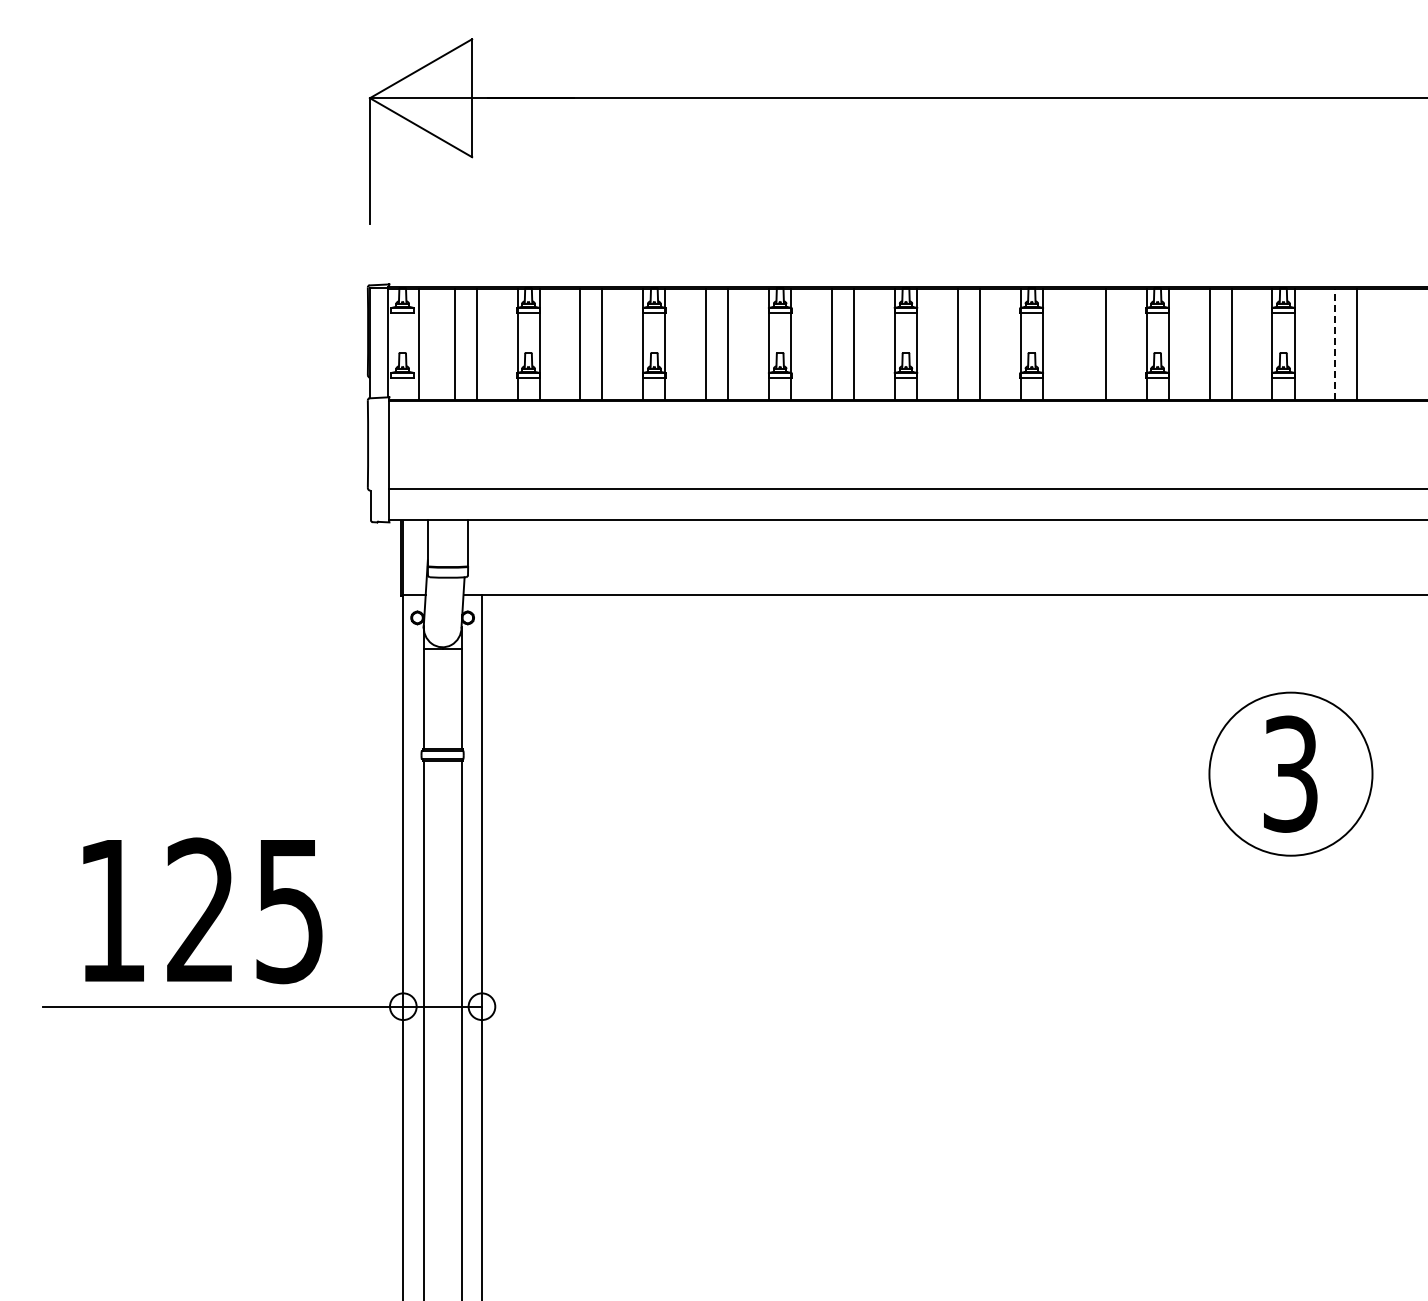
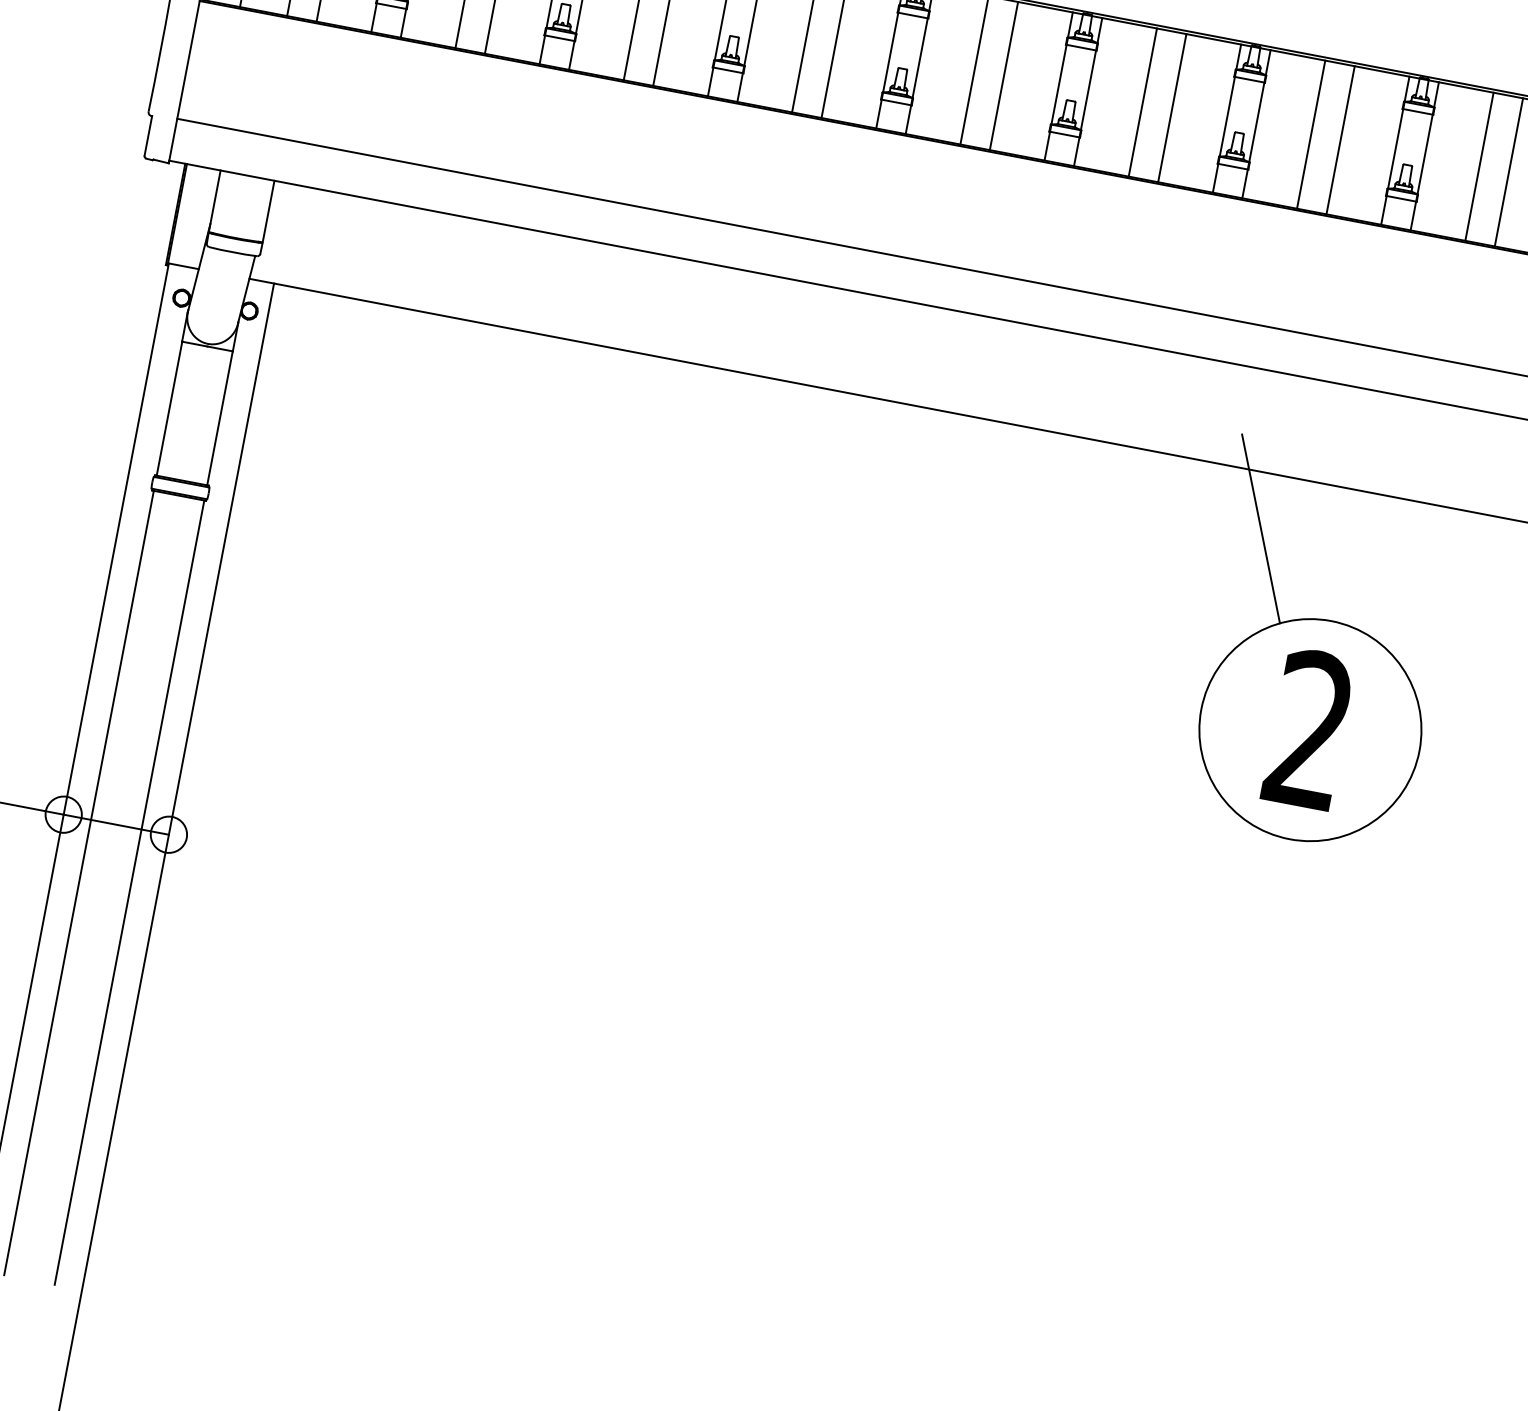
line: (1083, 344) -> (1142, 102), added
line: (1335, 344) -> (1479, 166), dashed -> solid
line: (1227, 635) -> (1260, 528), added
text: (1290, 773) -> (1309, 729), 3 -> 2

